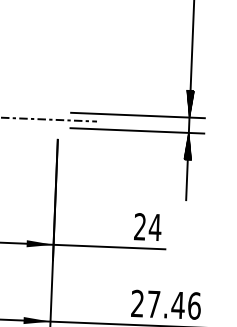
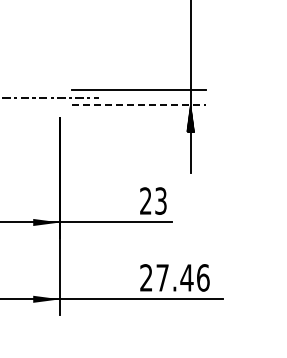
hatch: (189, 104) -> (190, 76), removed
line: (137, 131) -> (139, 105), solid -> dashed
text: (154, 226) -> (160, 200), 24 -> 23

